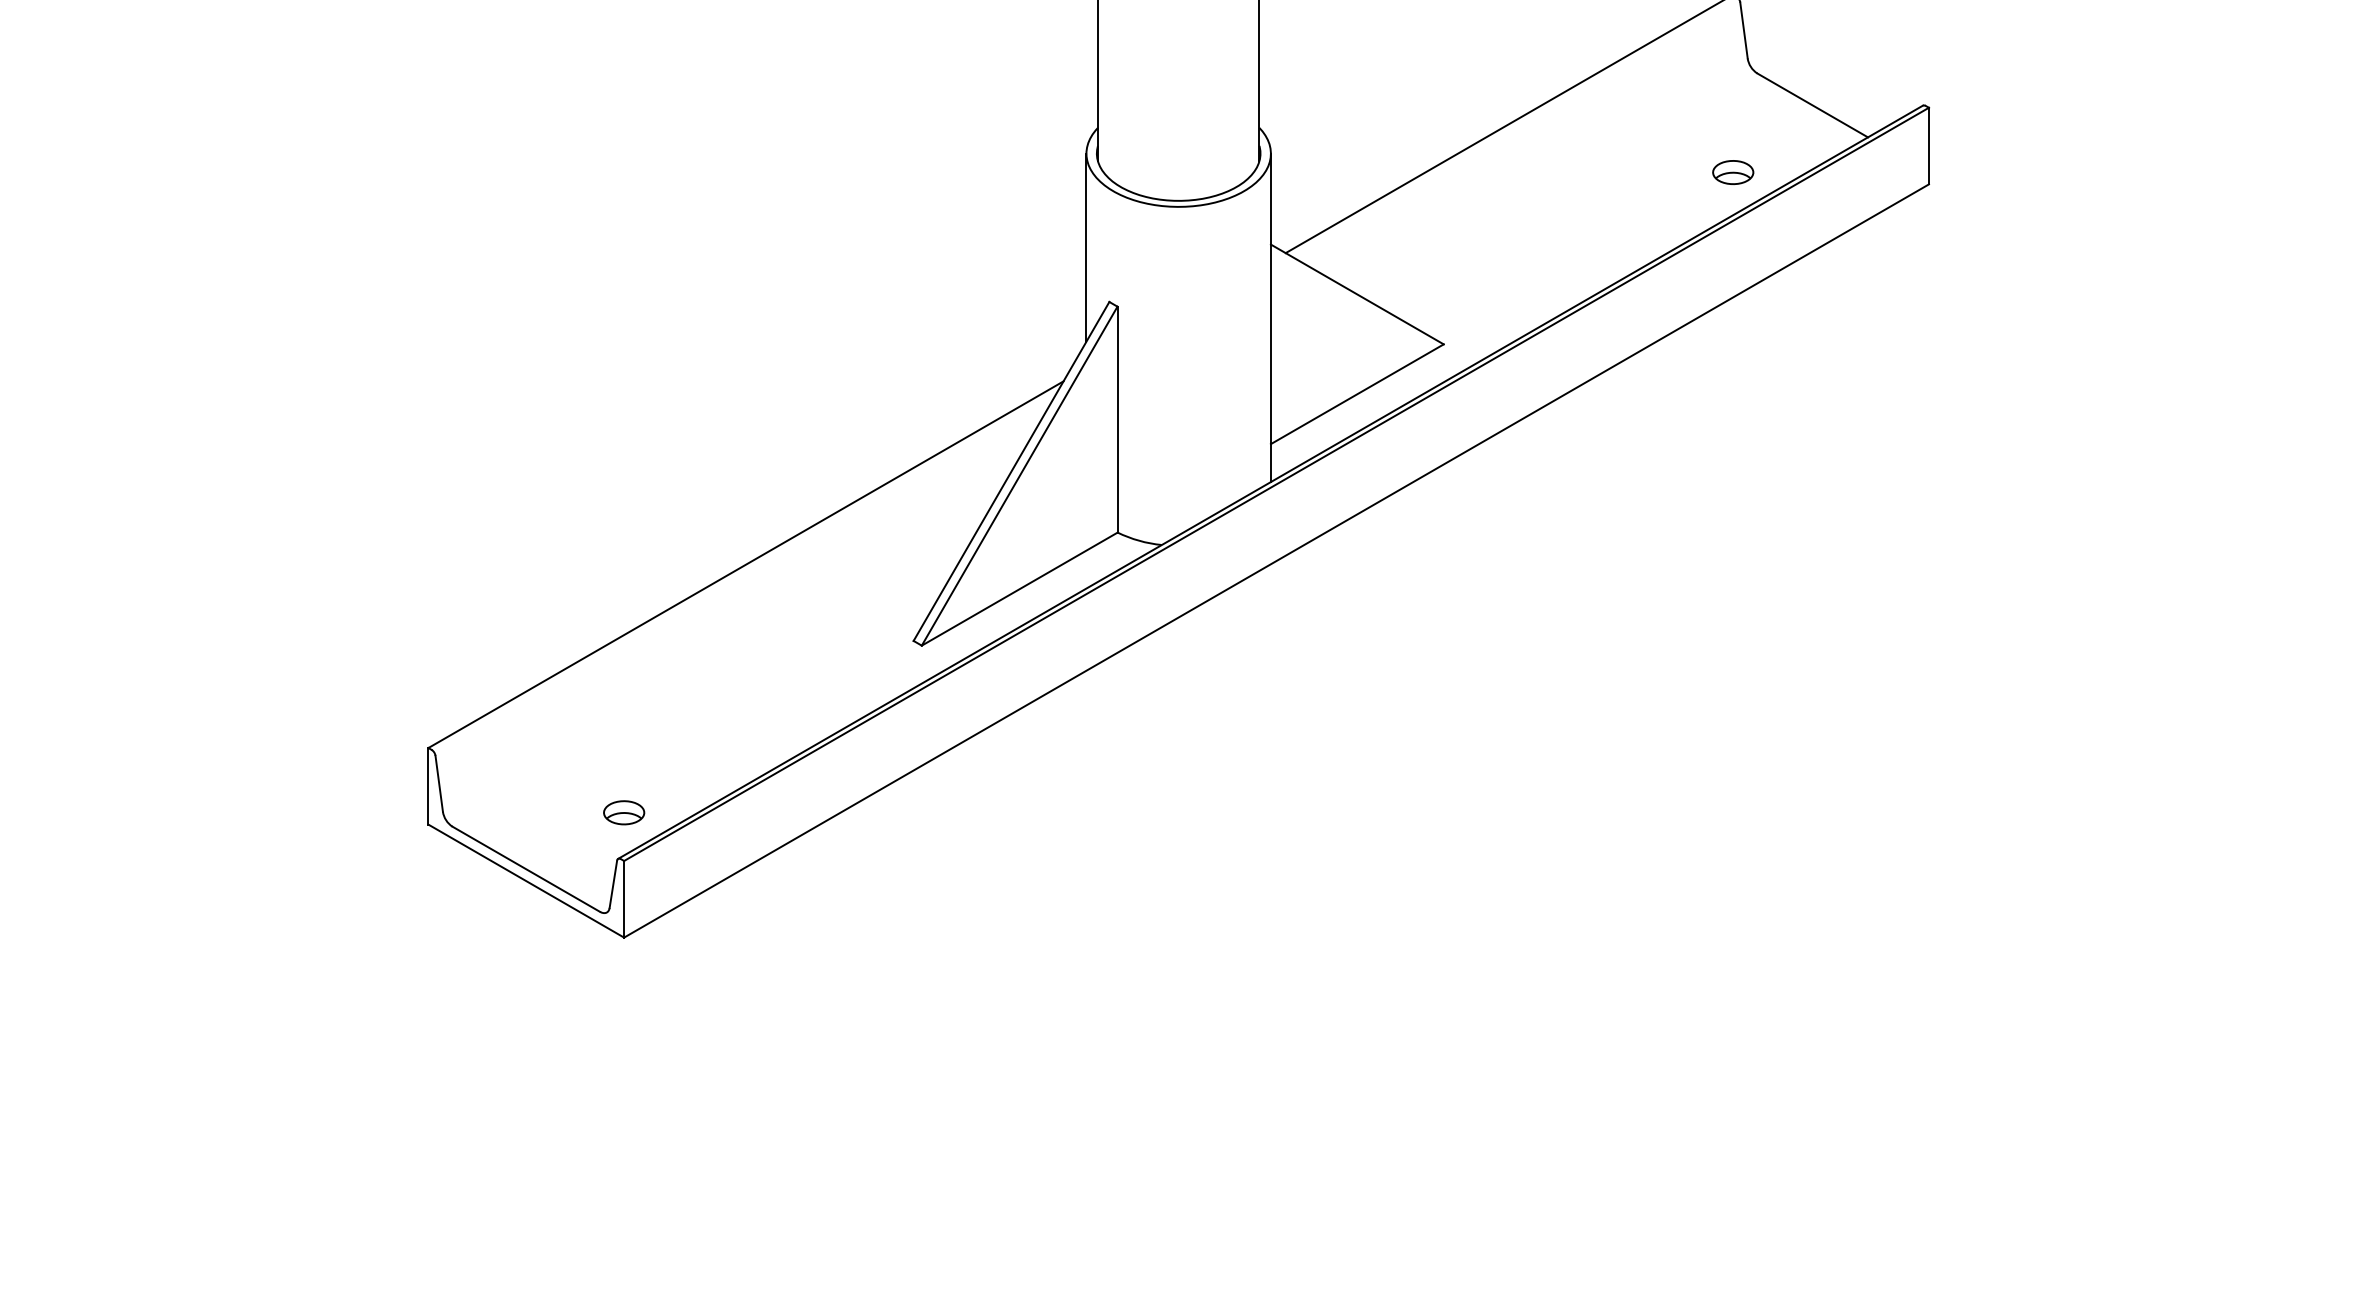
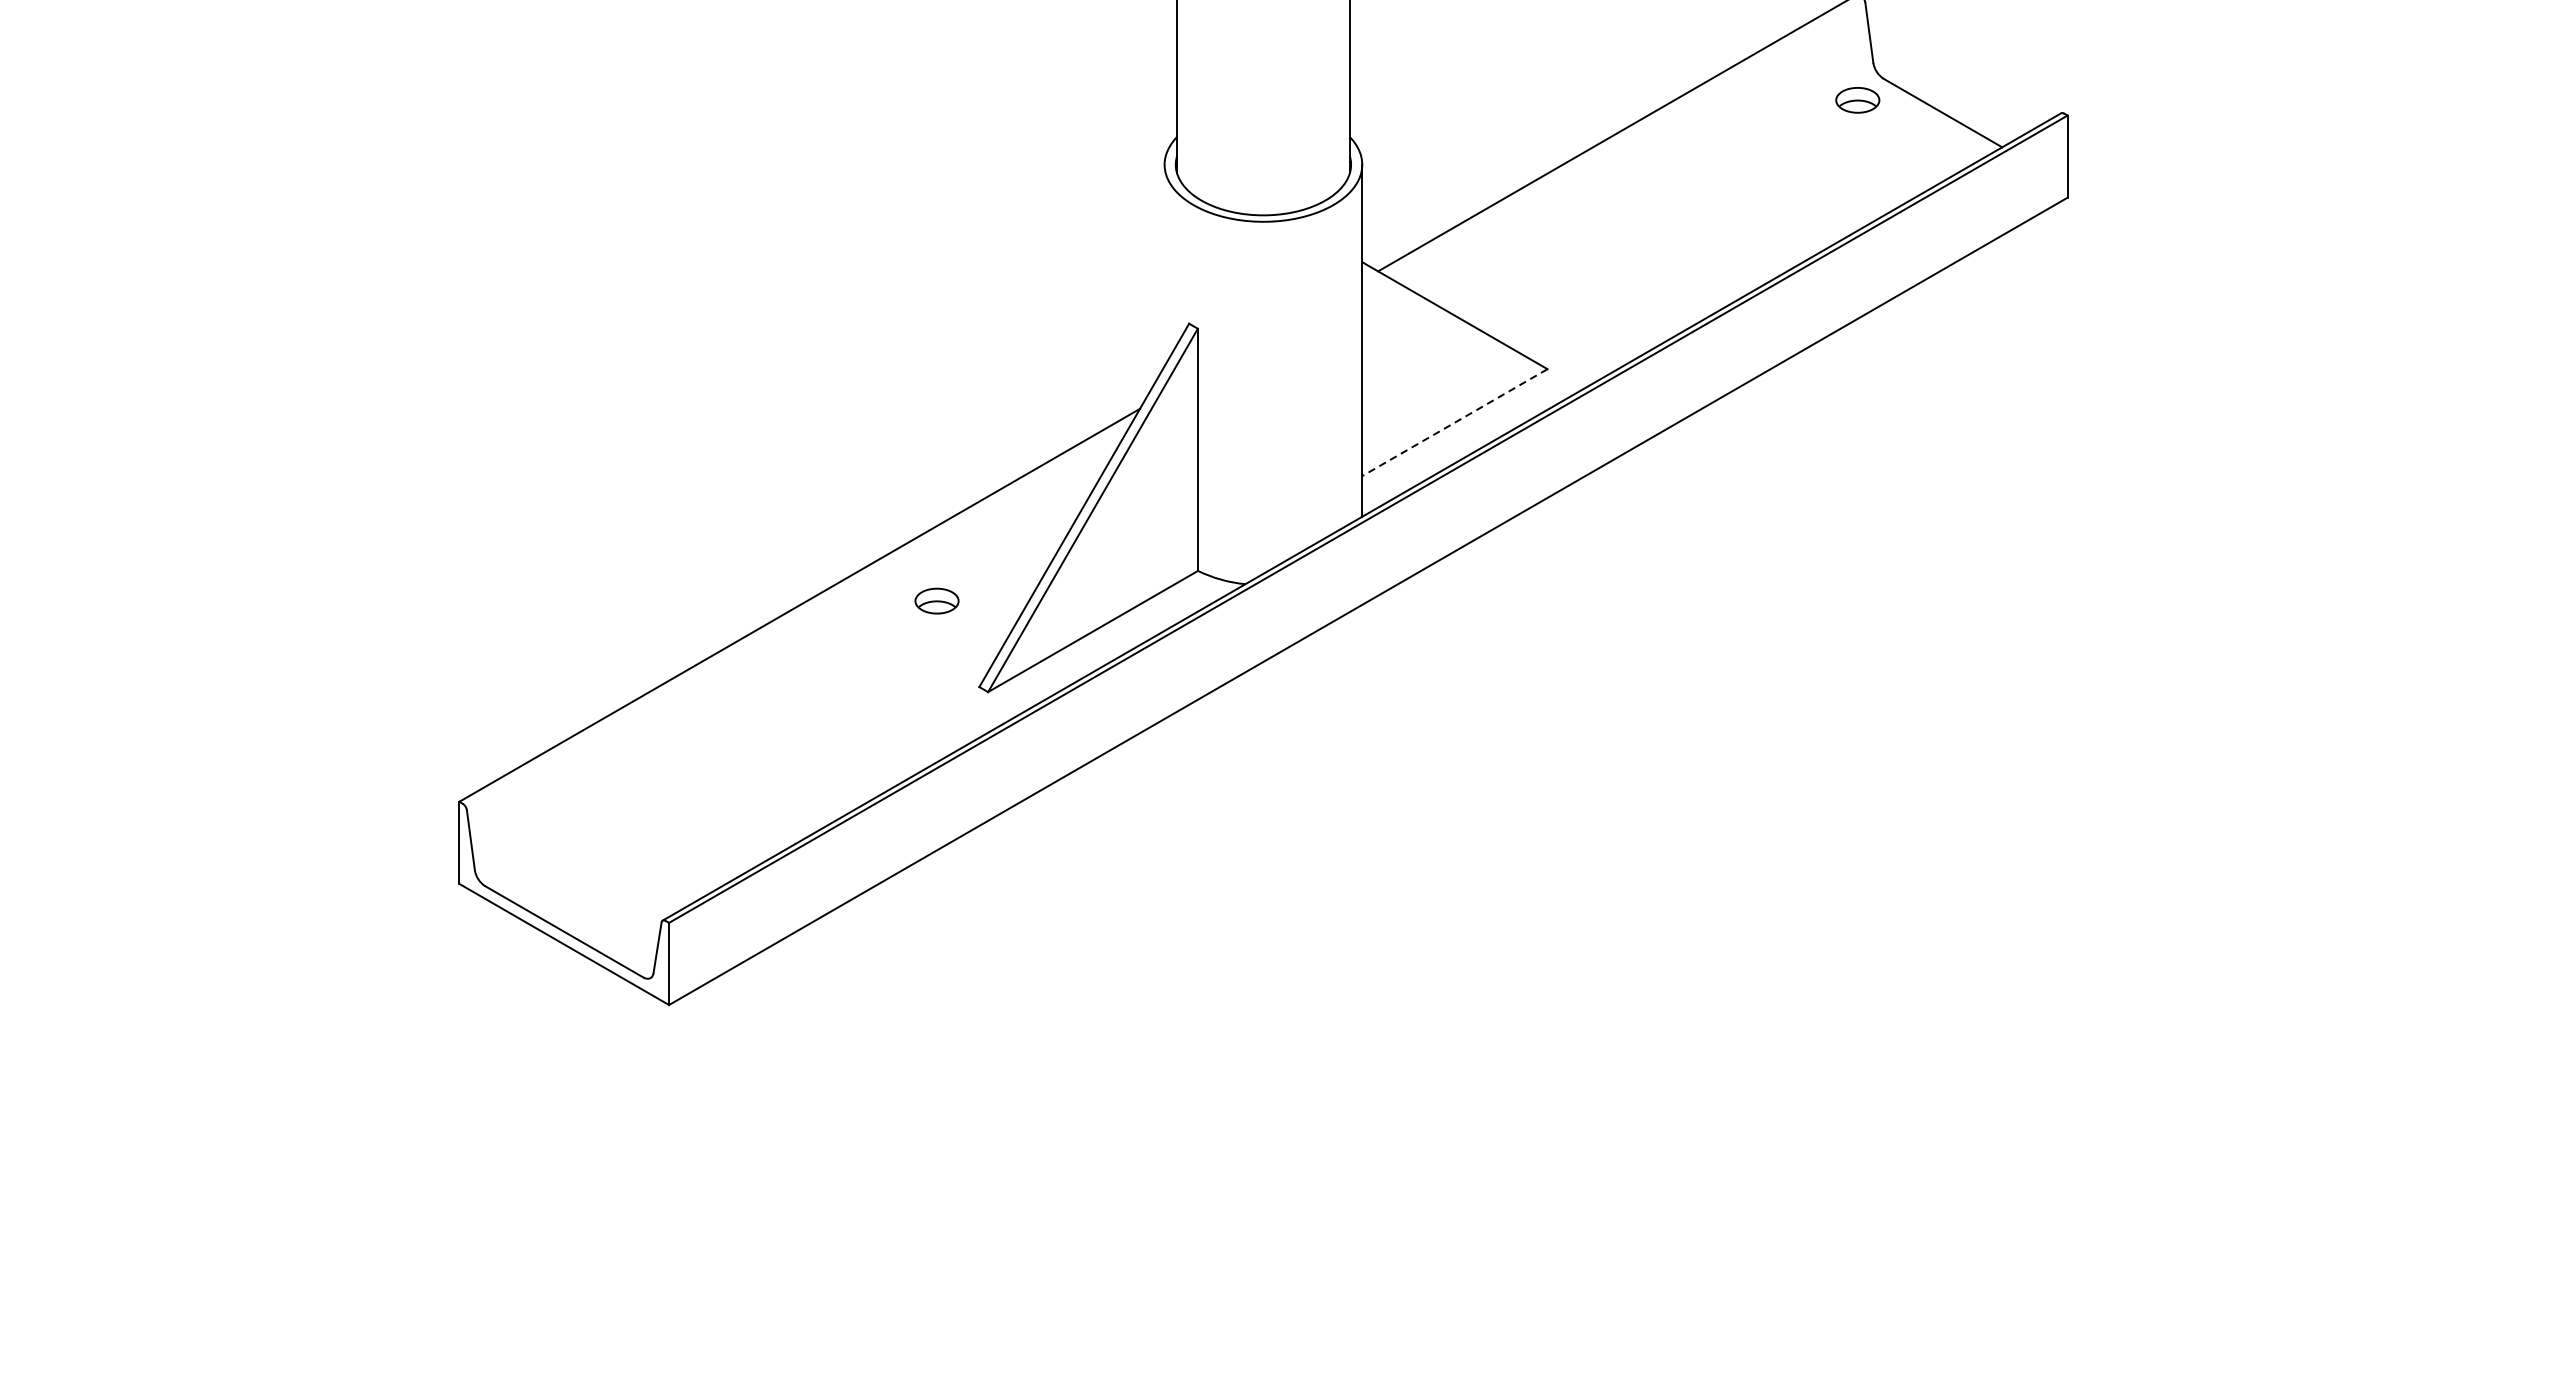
part: (1733, 172) -> (1858, 100), moved
line: (1086, 247) -> (1164, 265), removed
line: (1357, 394) -> (1455, 422), solid -> dashed
part: (624, 812) -> (937, 600), moved

